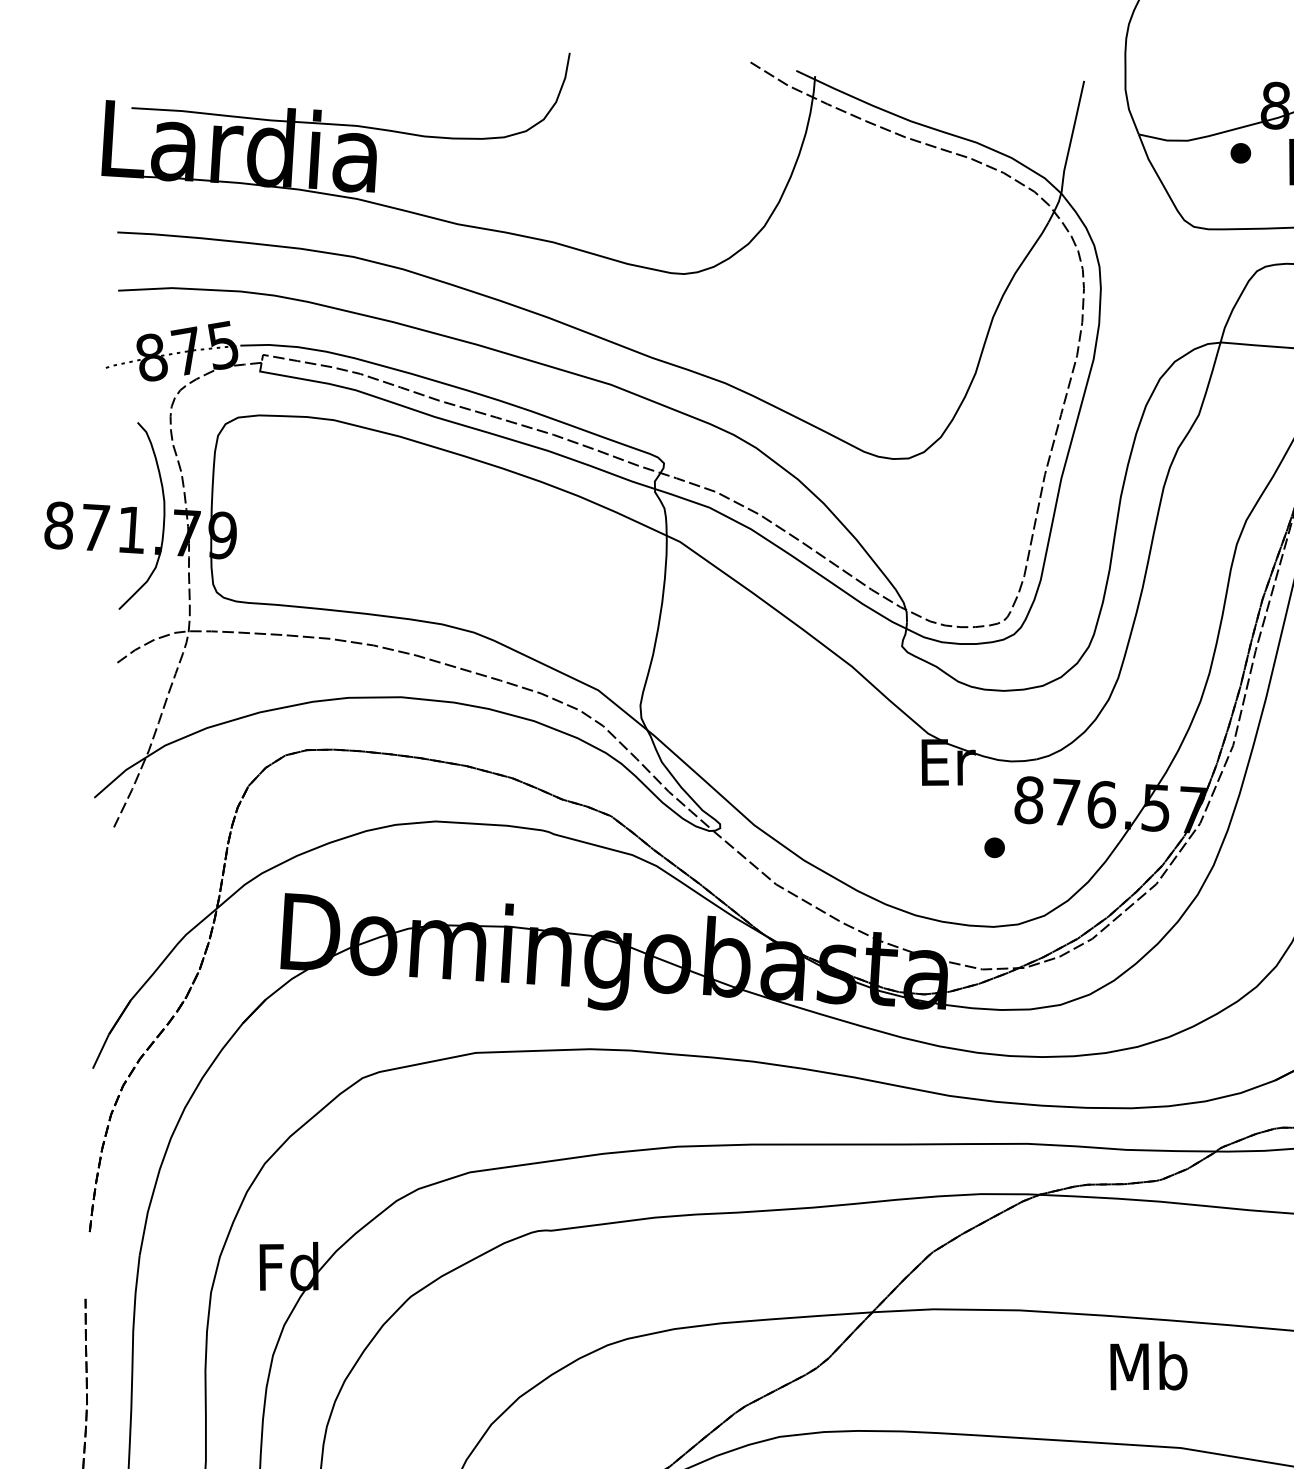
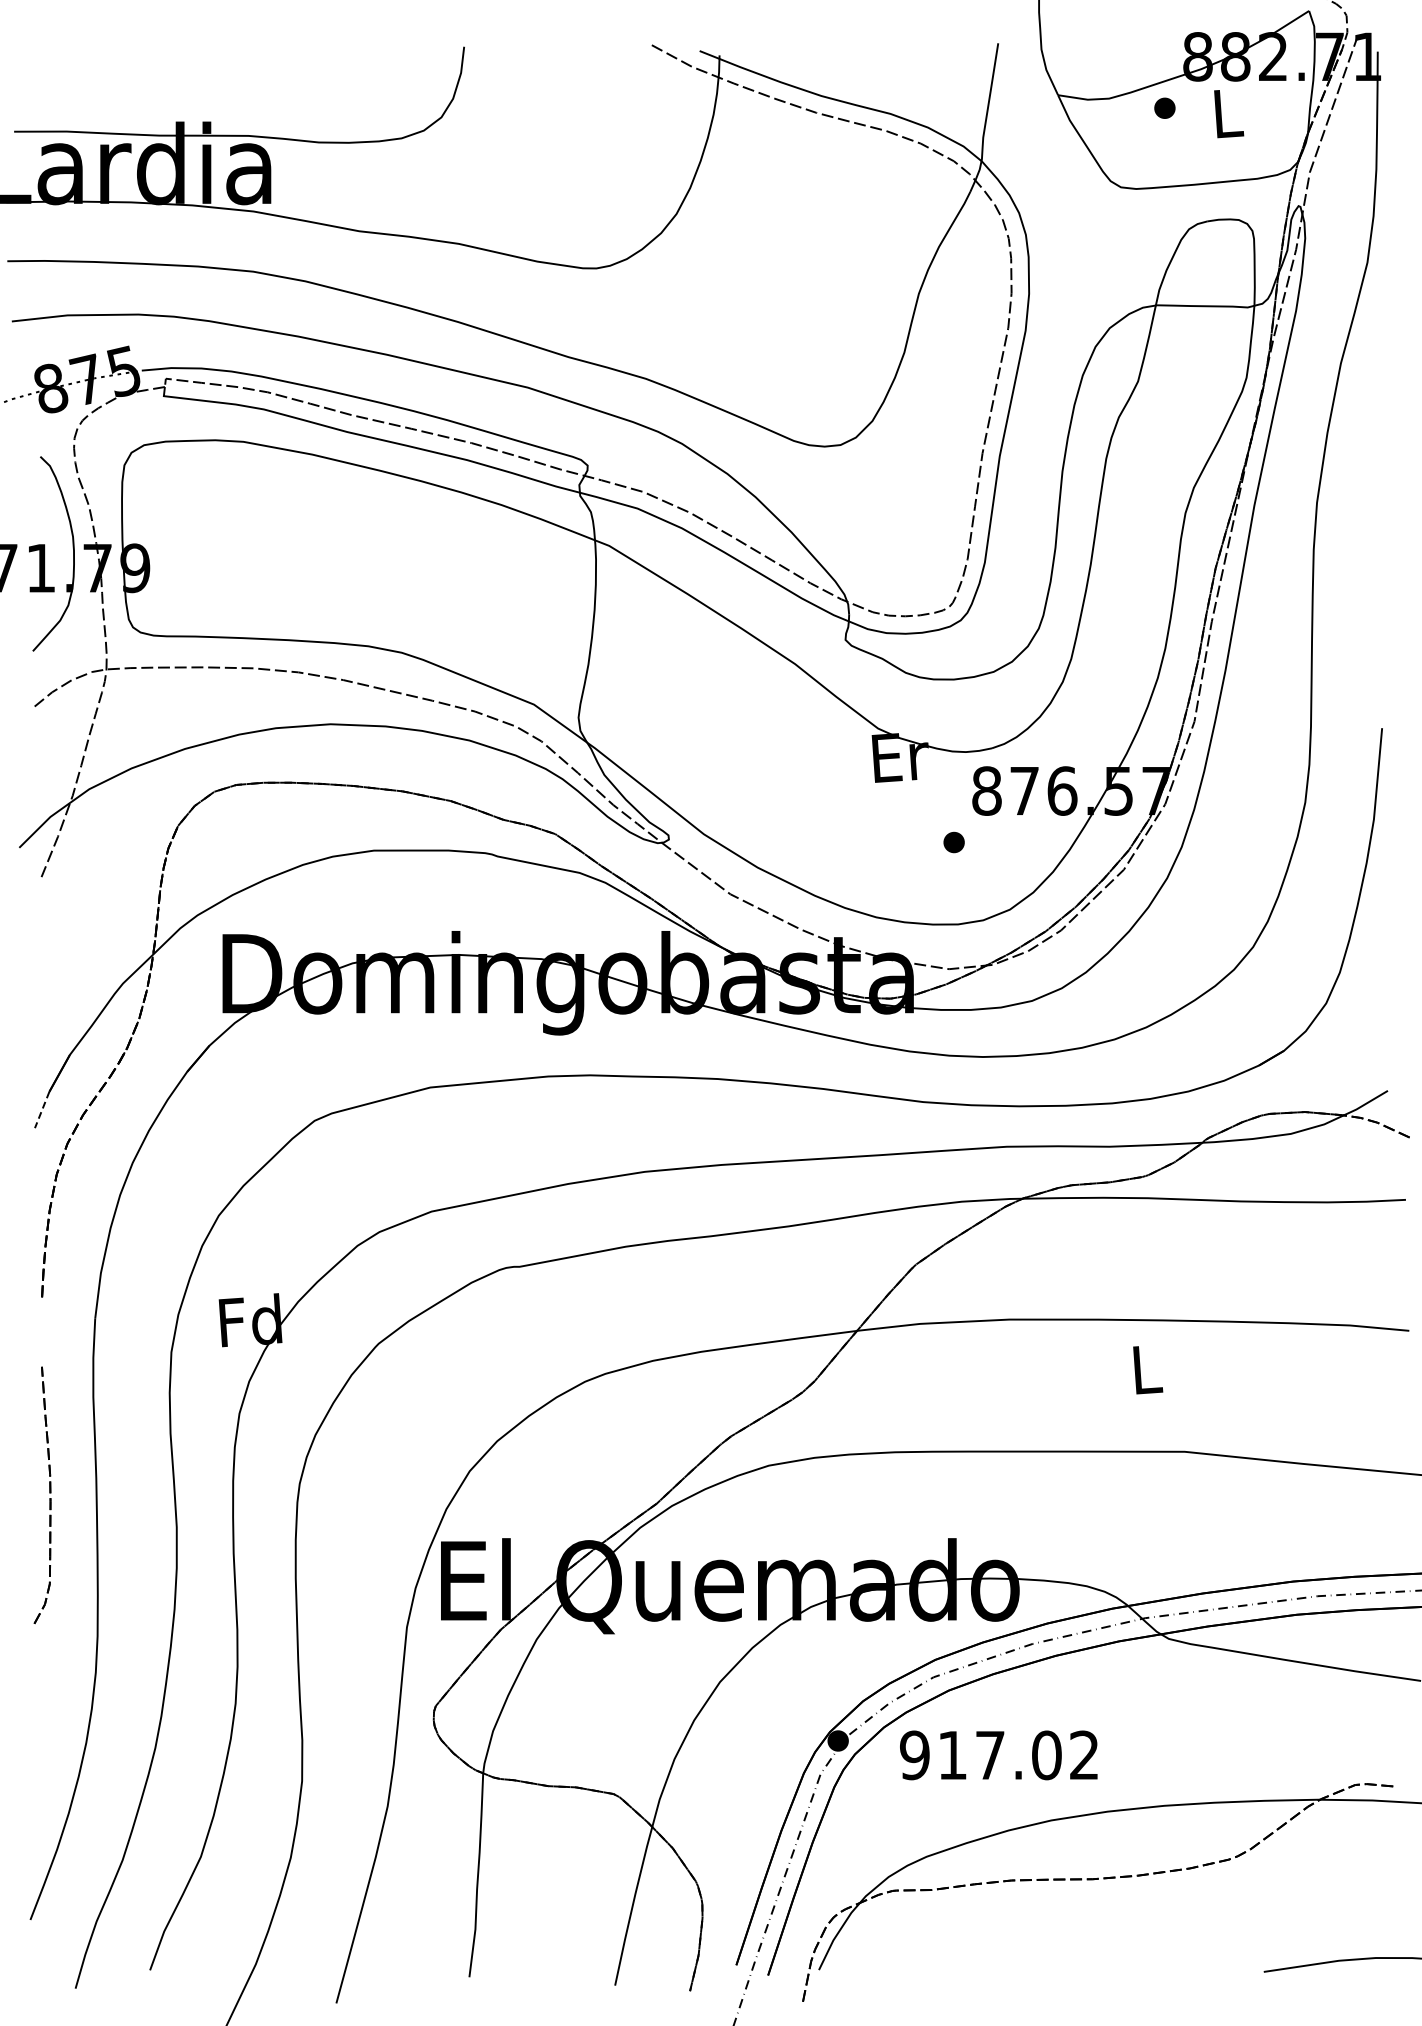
line: (101, 1051) -> (42, 1109), solid -> dashed
text: (1147, 1366) -> (1145, 1369), Mb -> L

